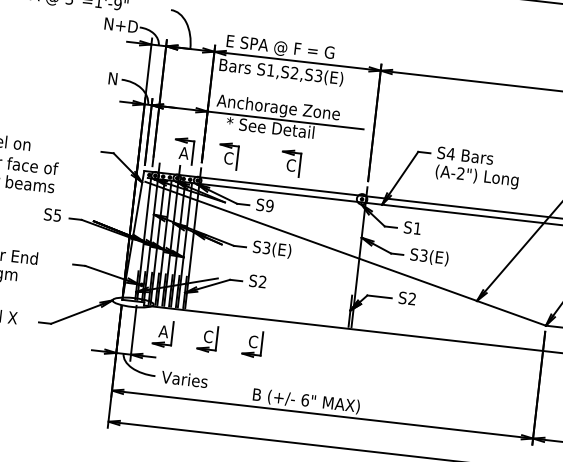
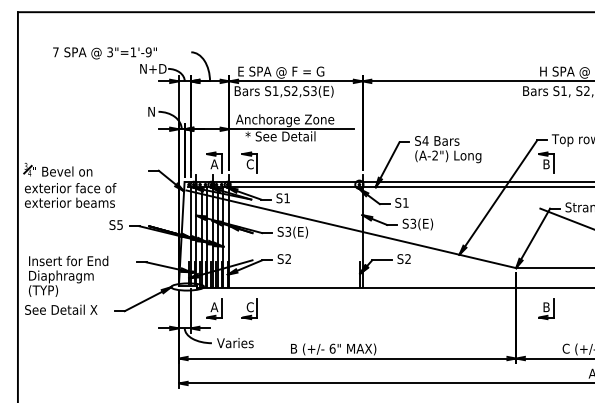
part: (290, 163) -> (299, 162), removed
text: (270, 206) -> (287, 198), S9 -> S1
part: (252, 344) -> (285, 309), removed

